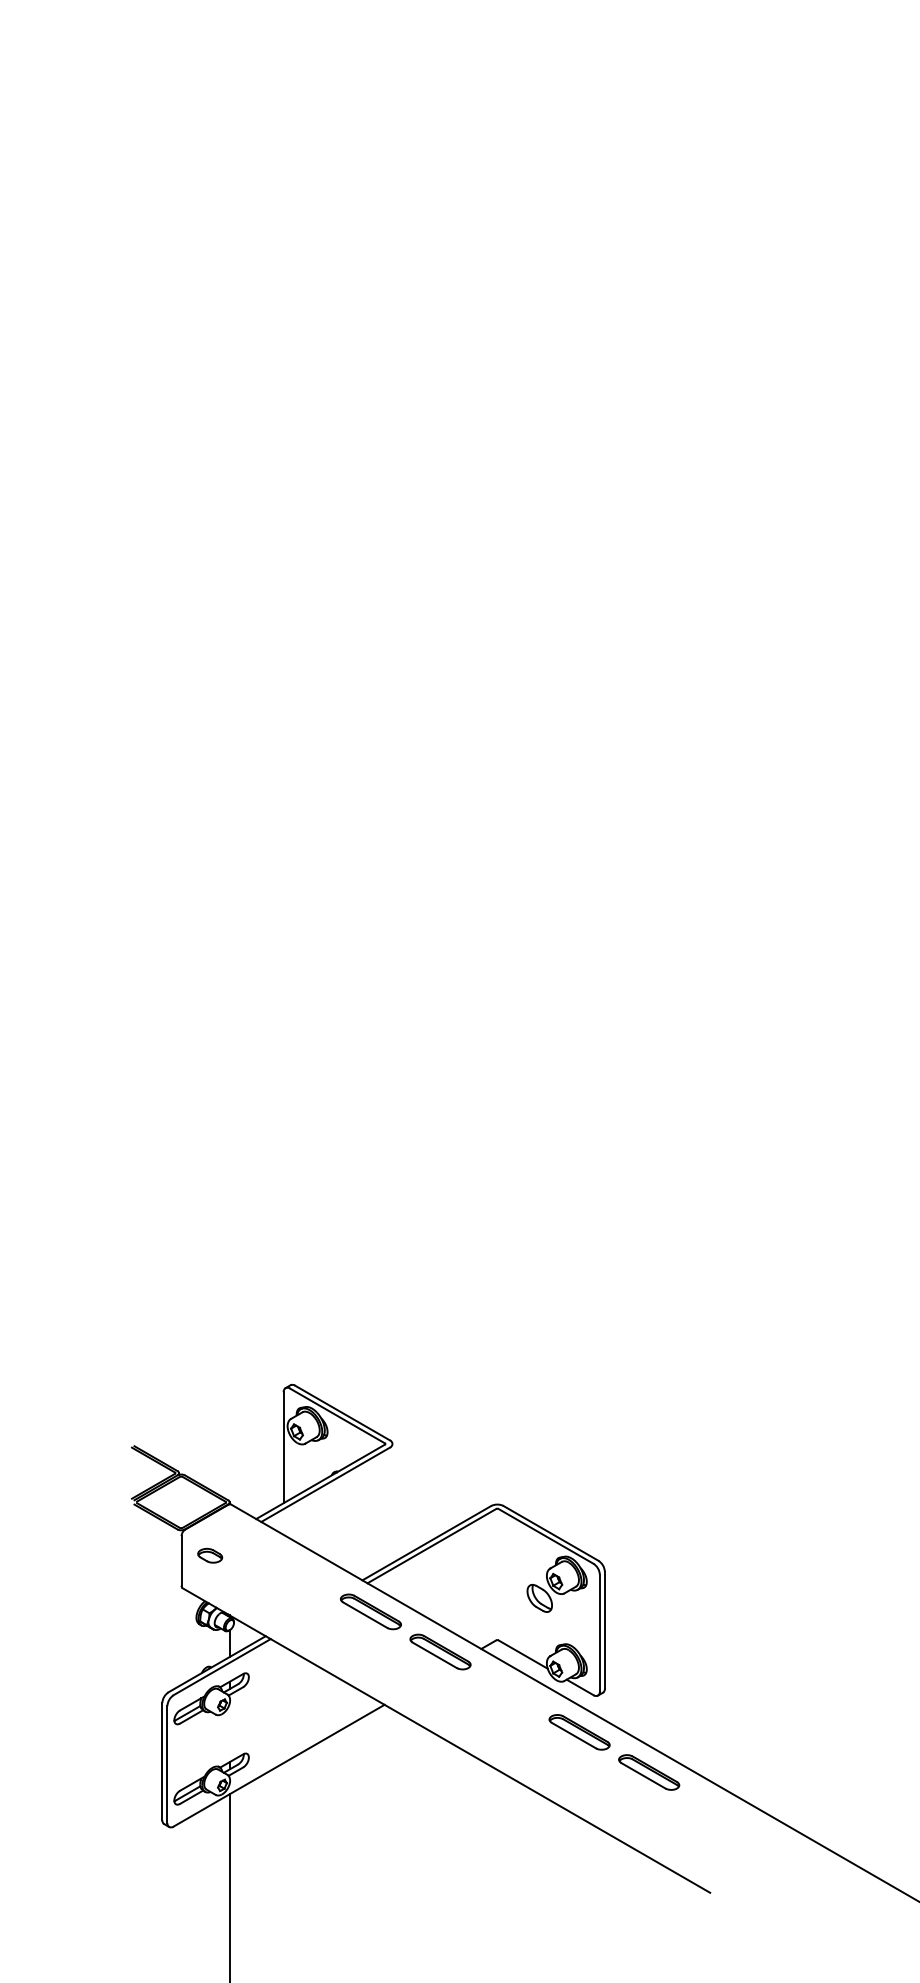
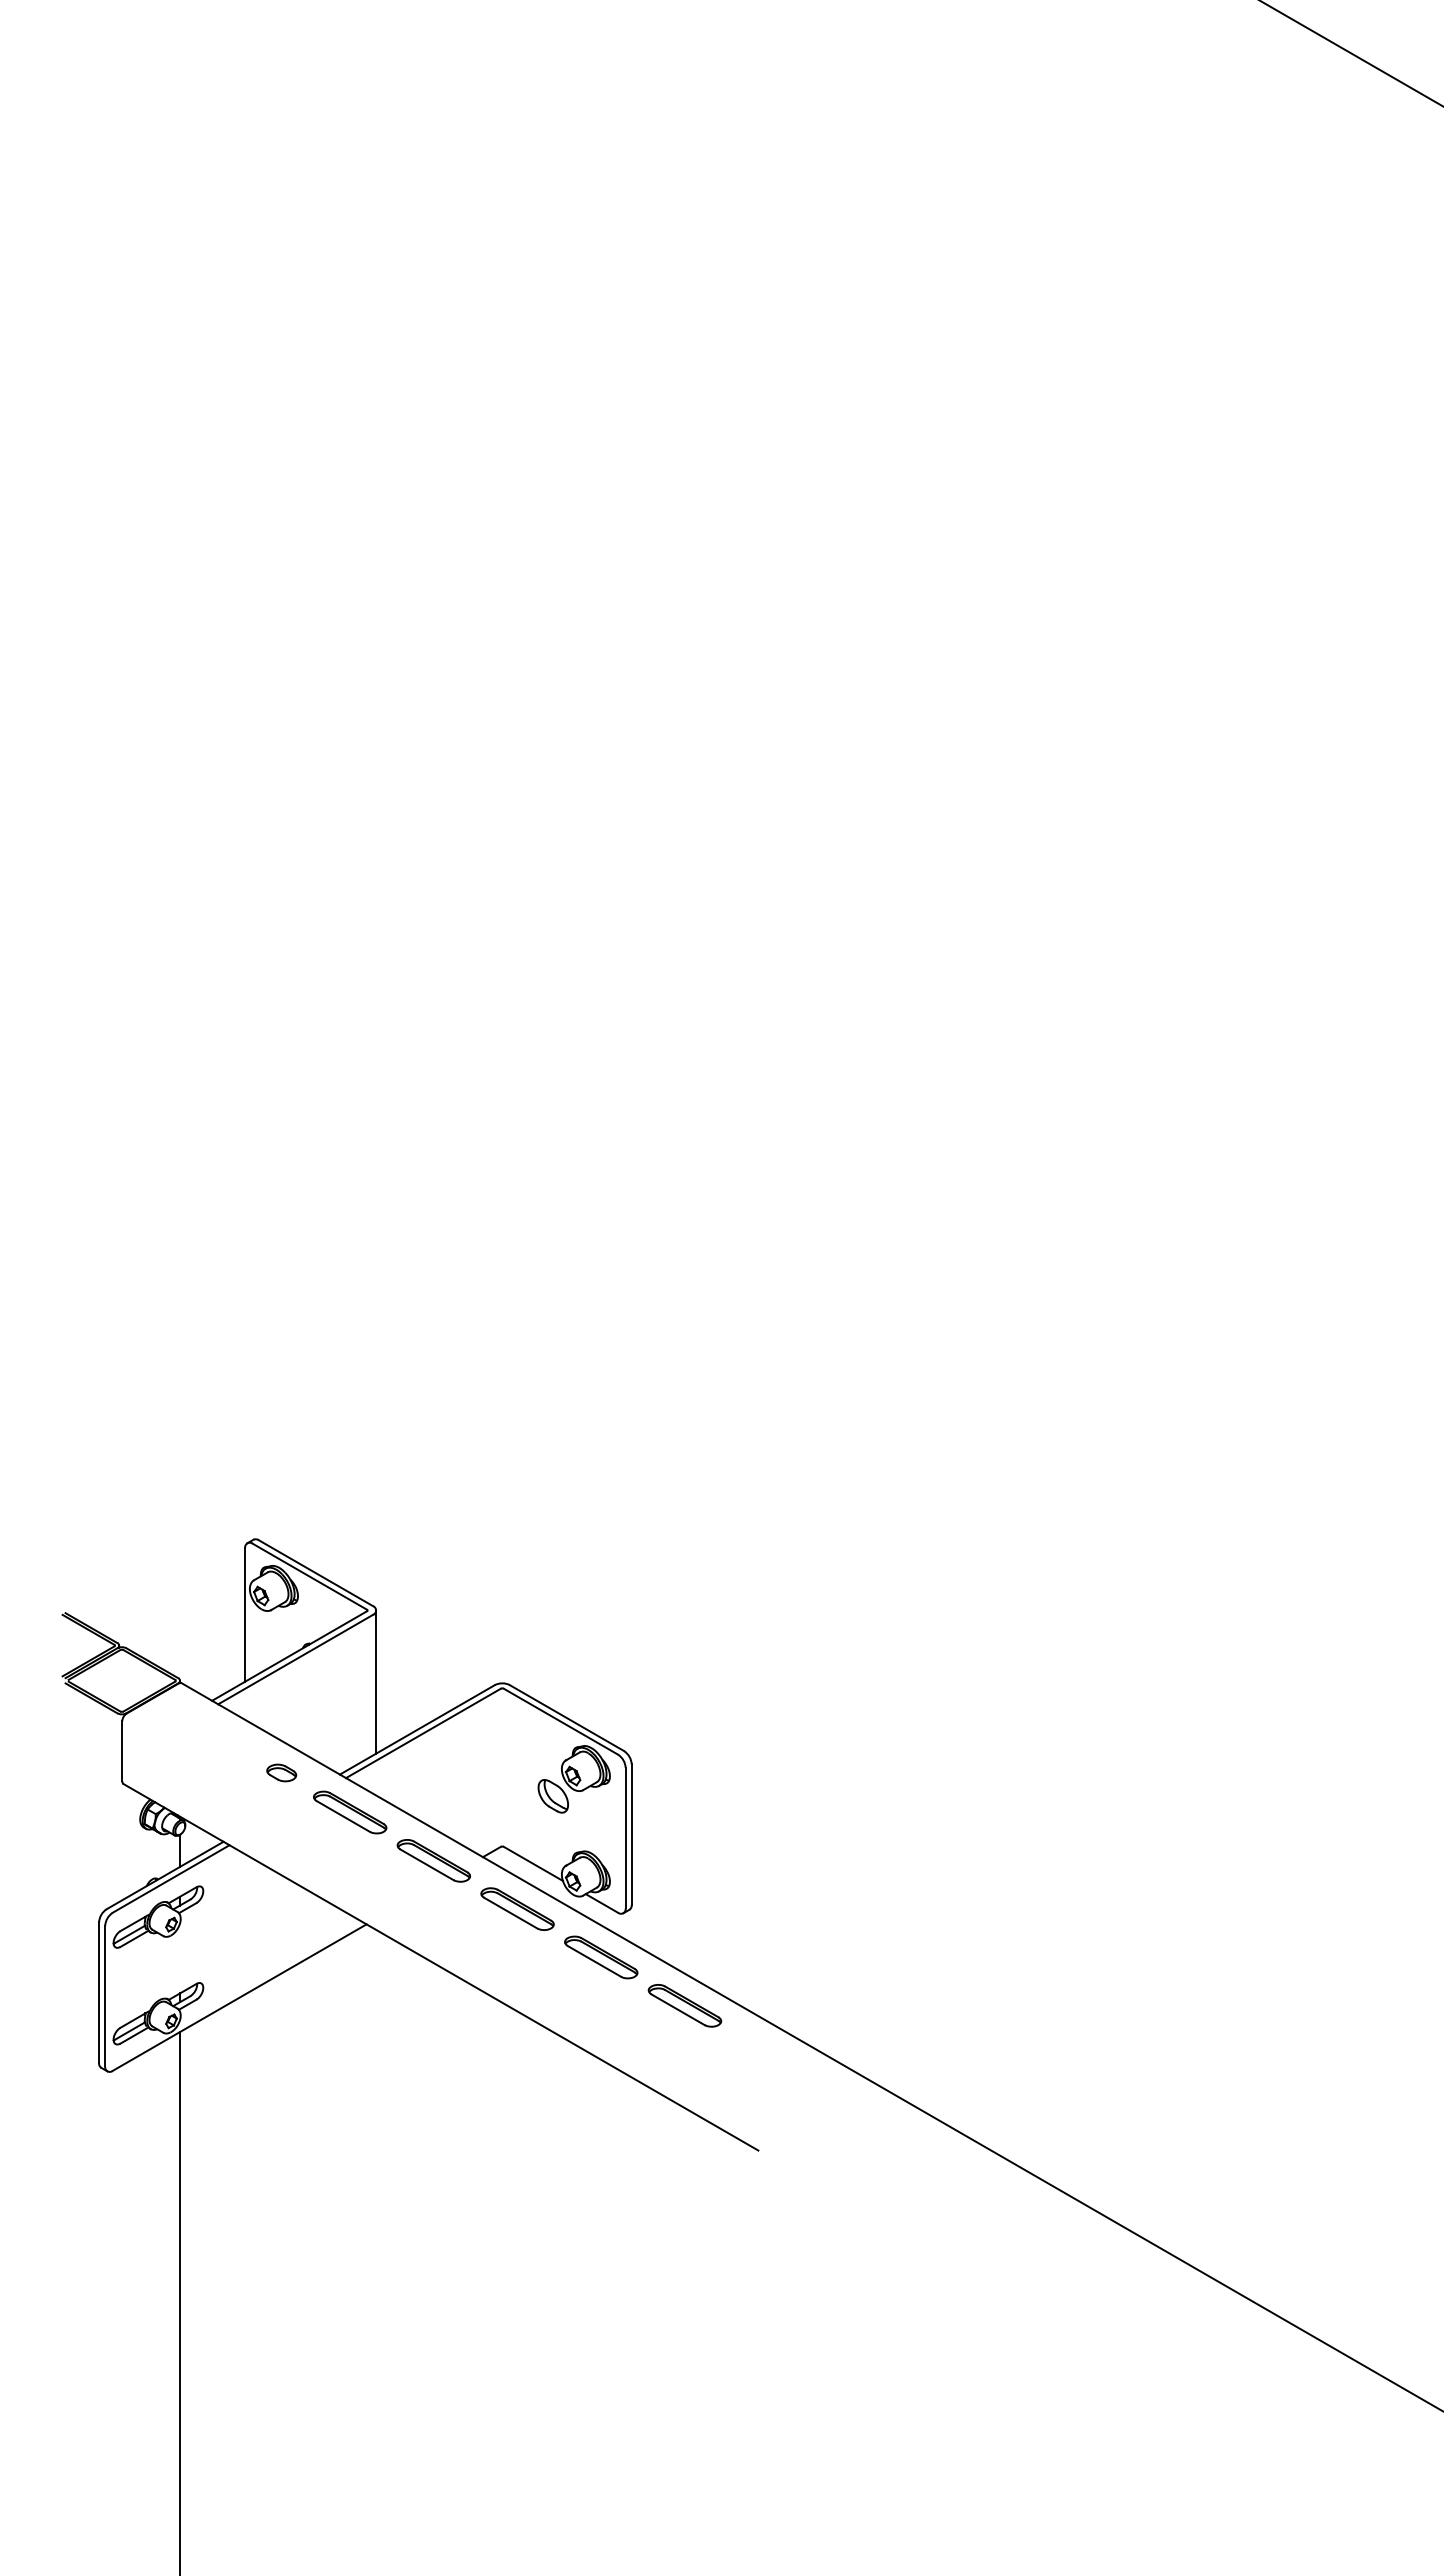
line: (392, 1503) -> (376, 1681), added
part: (210, 1555) -> (281, 1772), moved
part: (510, 1691) -> (517, 1908), added

